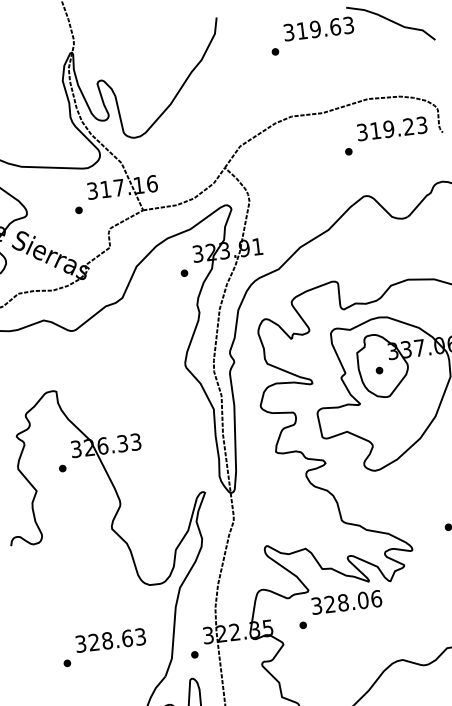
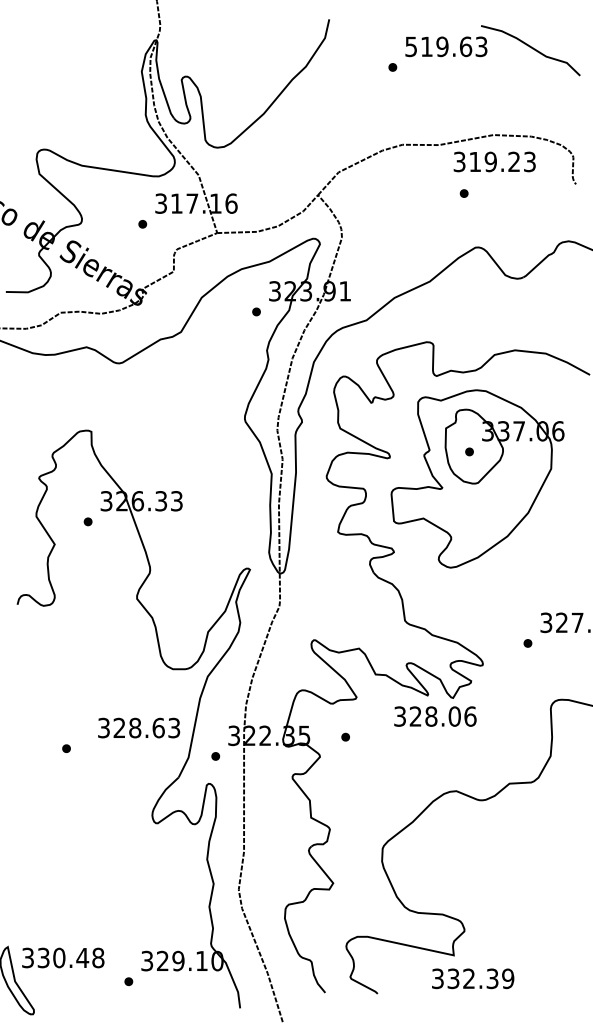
text: (289, 32) -> (411, 46), 319.63 -> 519.63
text: (391, 128) -> (494, 161), moved
text: (346, 602) -> (435, 716), moved
text: (111, 639) -> (139, 727), moved

